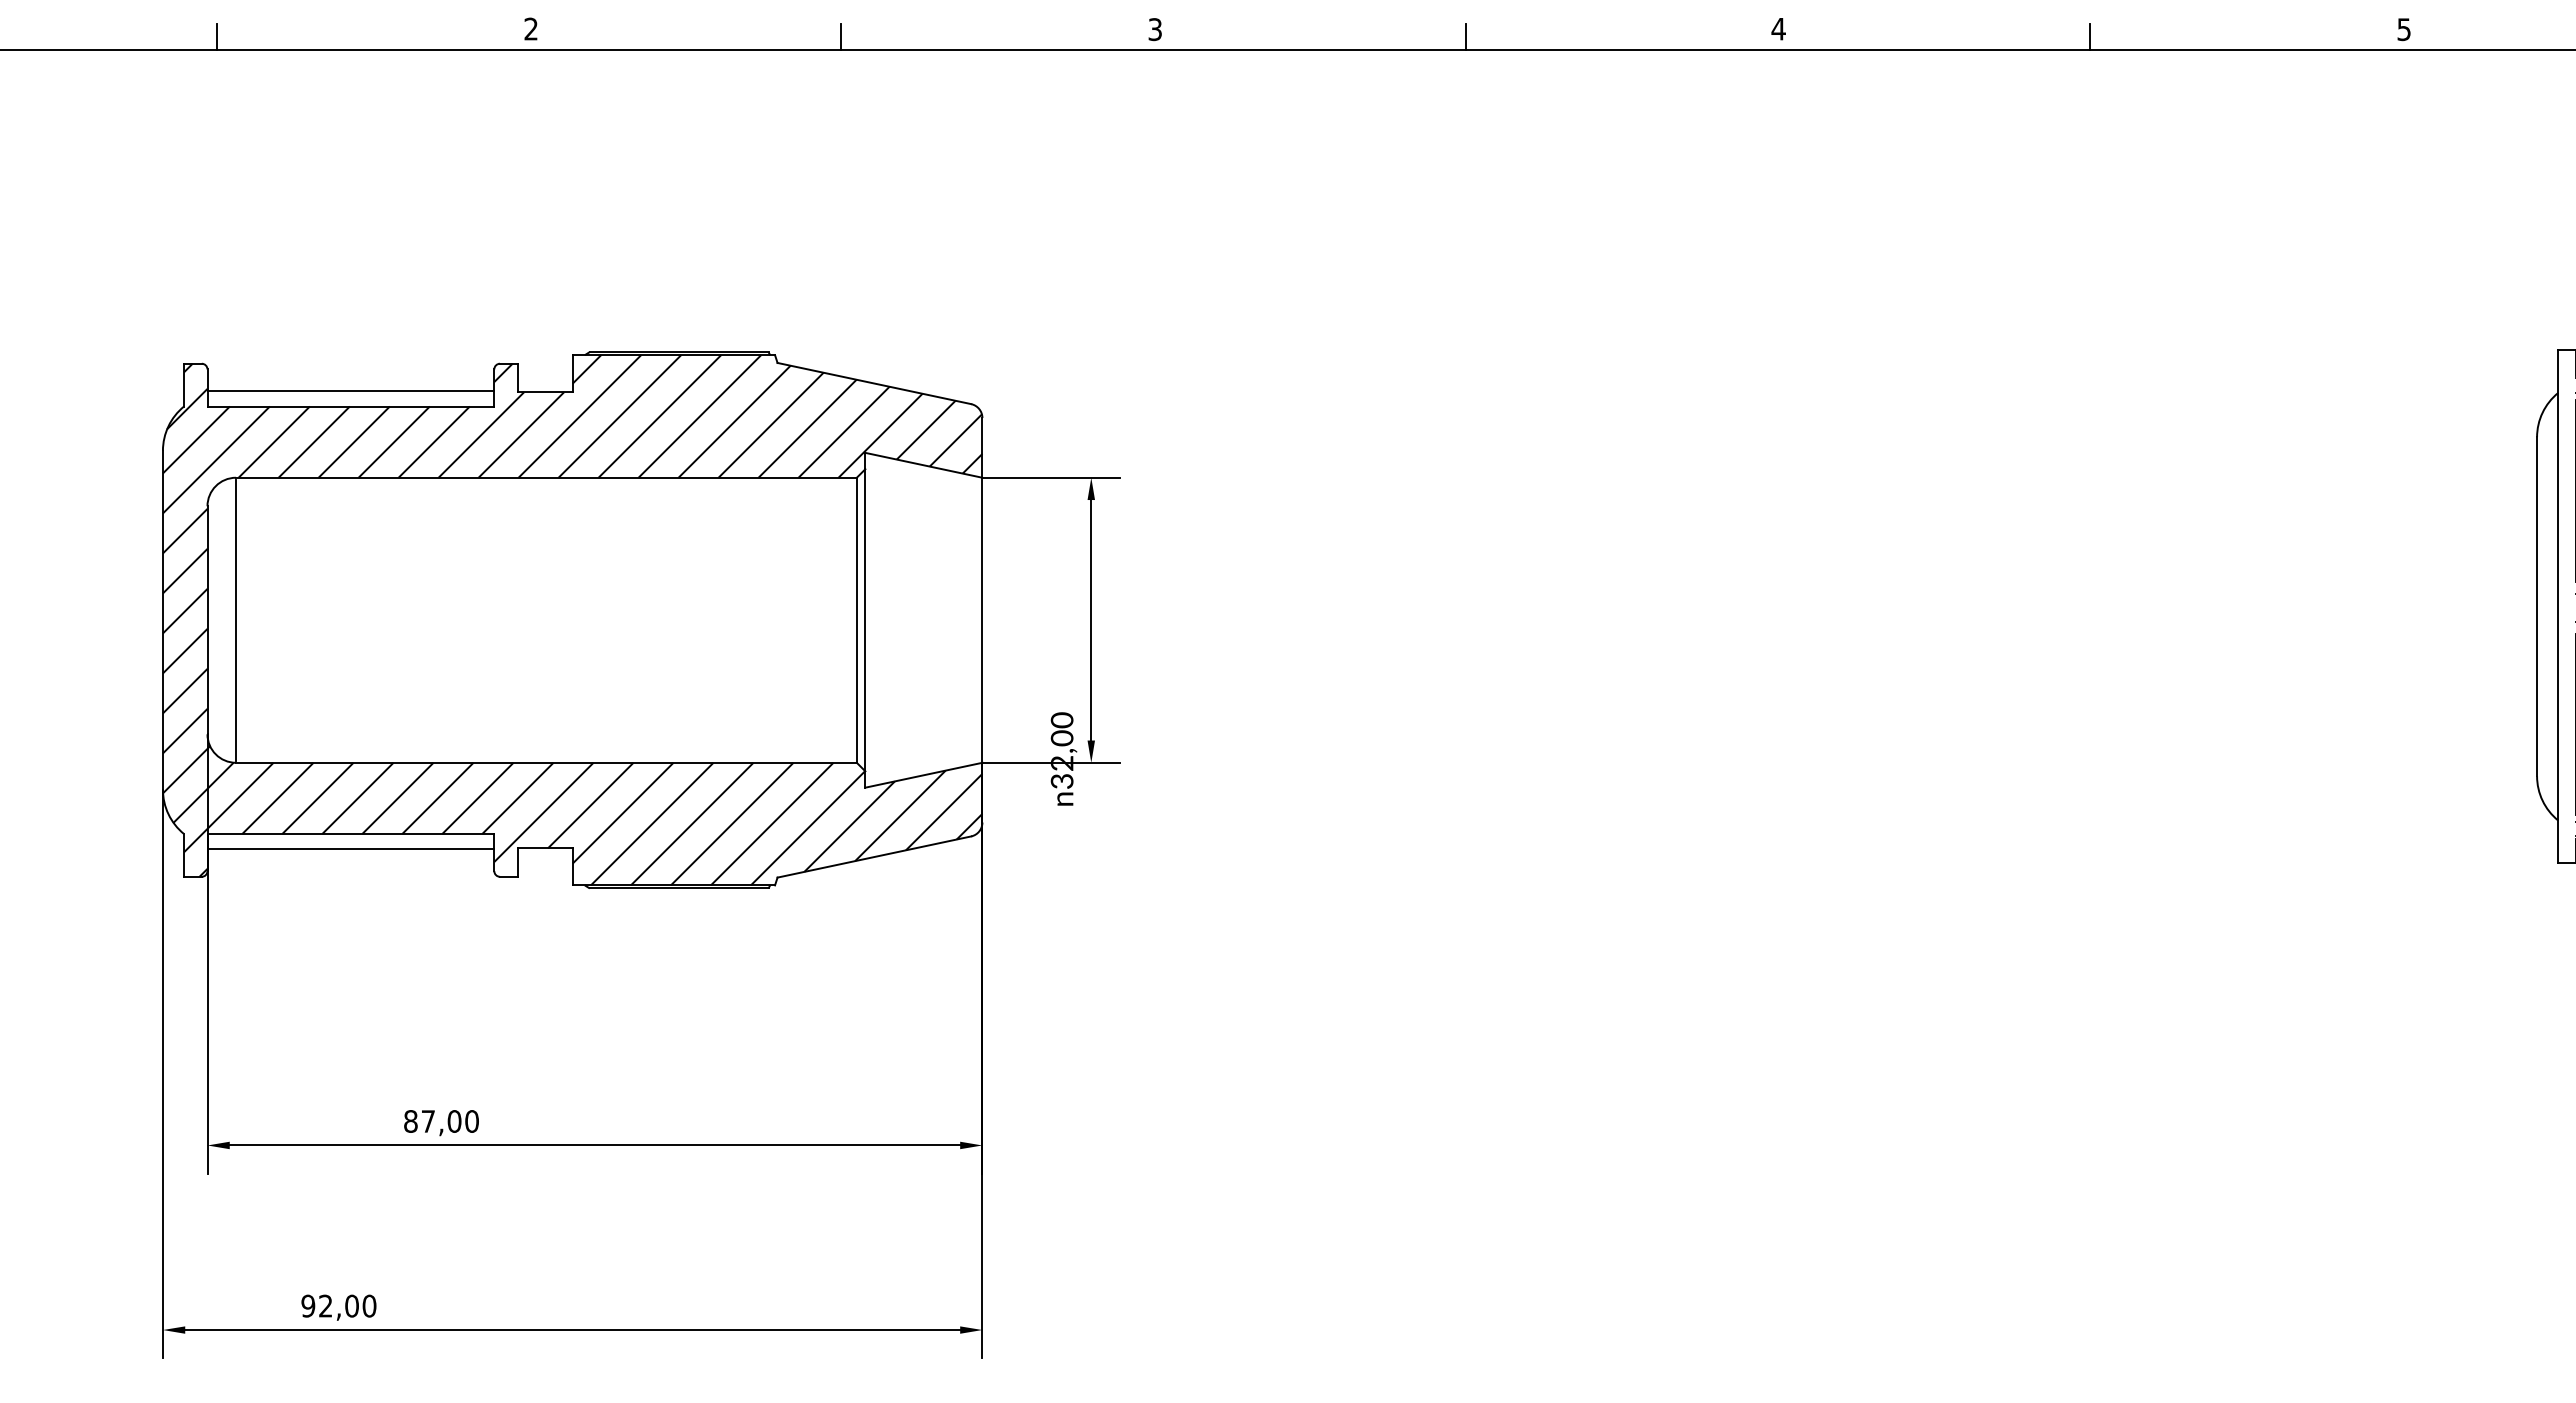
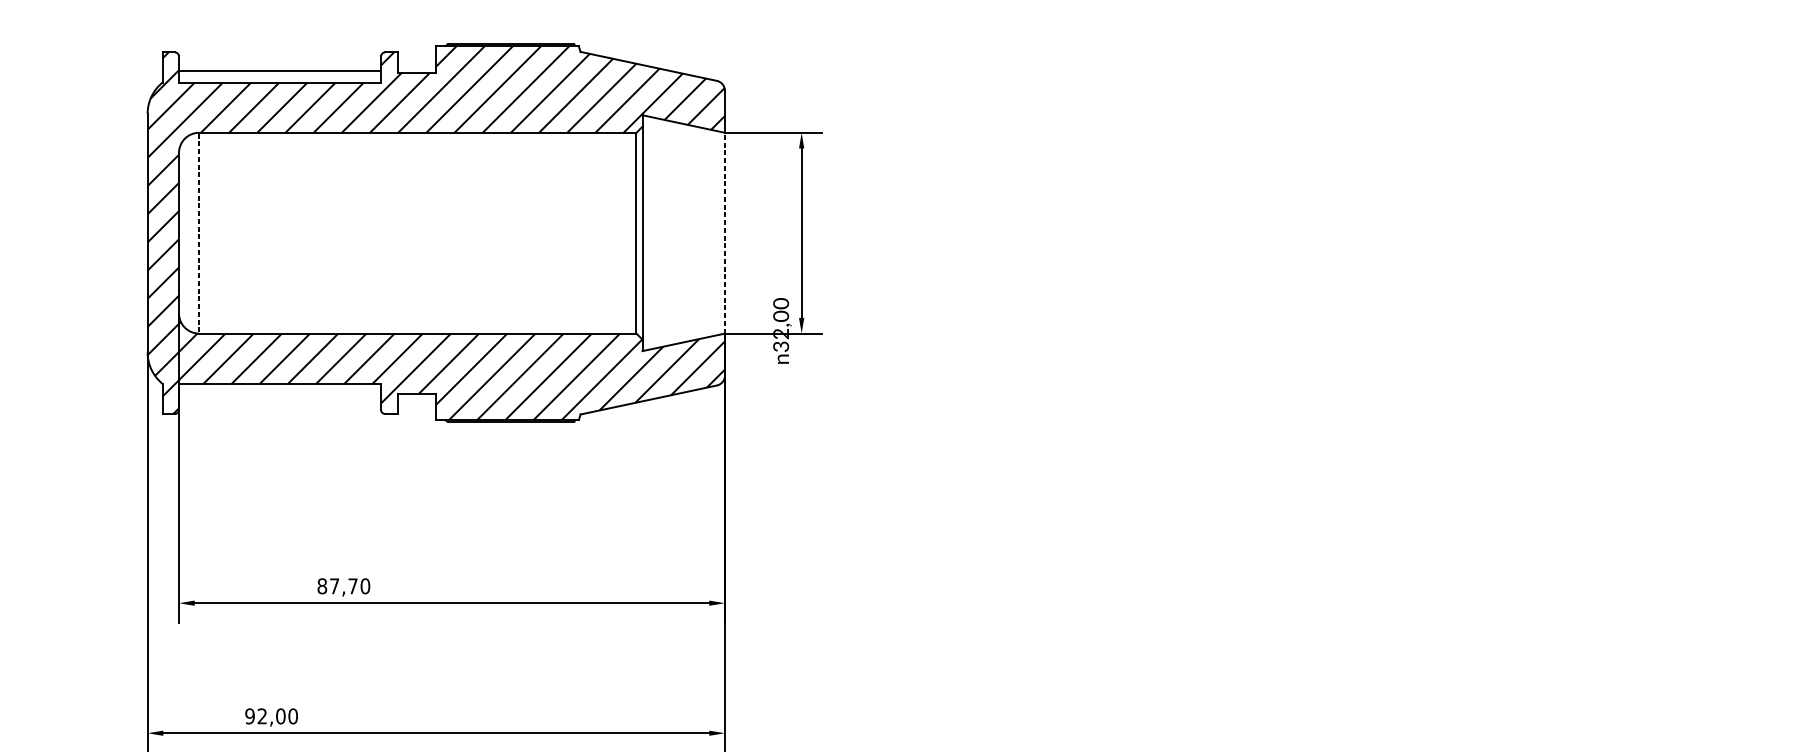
line: (236, 620) -> (199, 233), solid -> dashed
line: (982, 620) -> (725, 233), solid -> dashed
line: (350, 848) -> (279, 393), removed
text: (454, 1121) -> (353, 586), 87,00 -> 87,70

